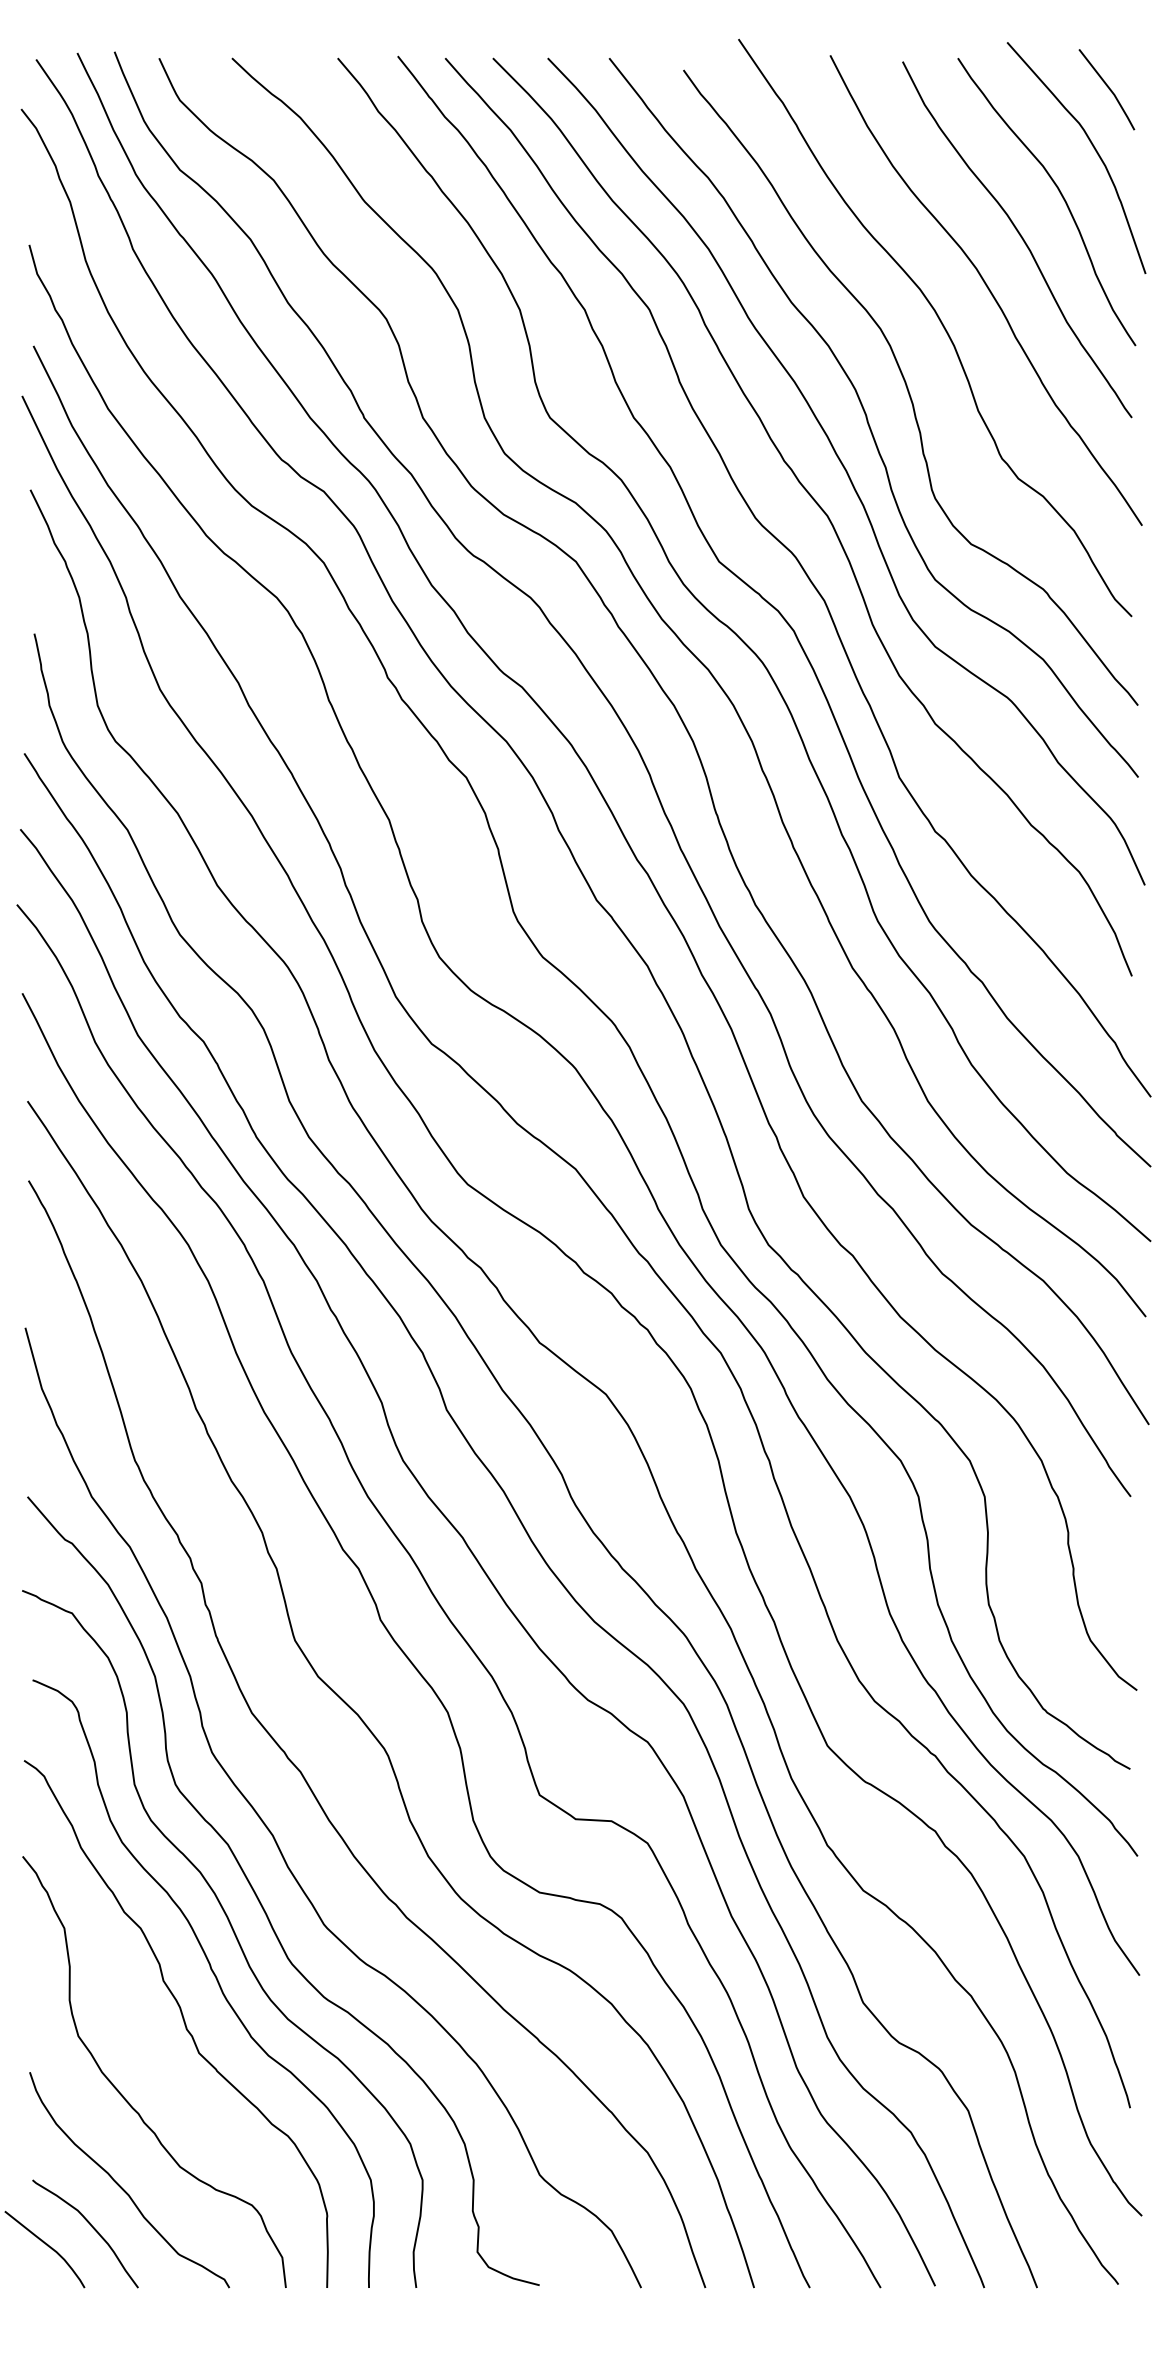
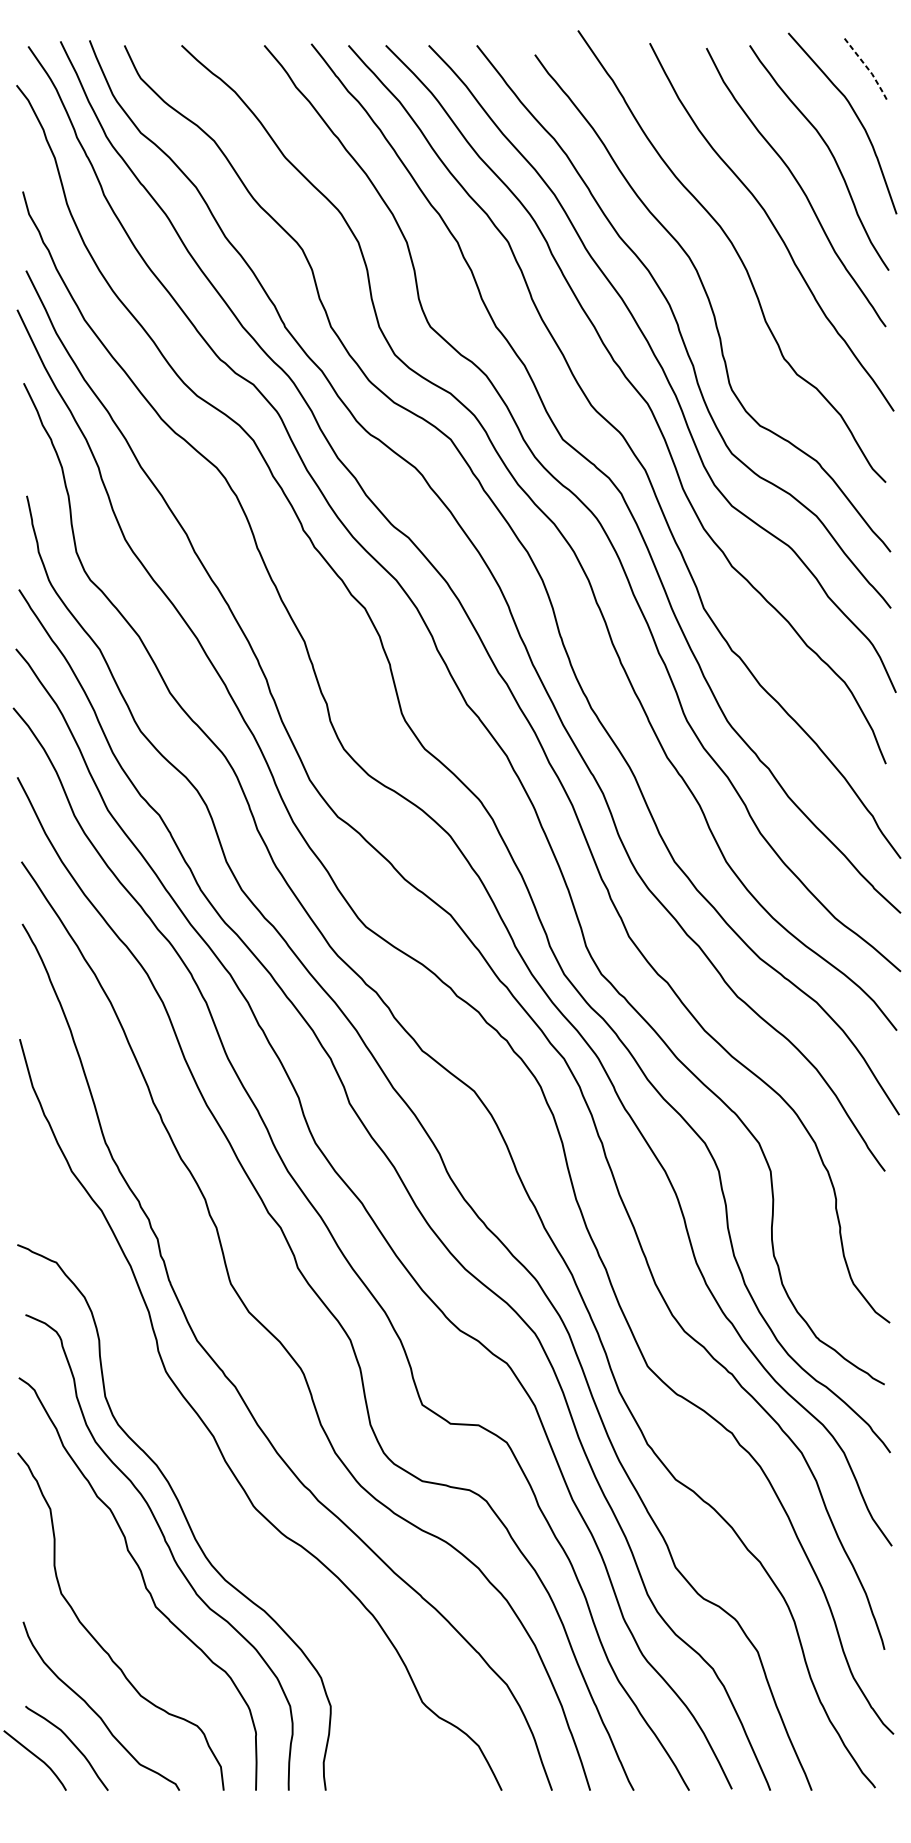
line: (1110, 89) -> (869, 69), solid -> dashed
curve: (261, 1902) -> (204, 1488), removed

